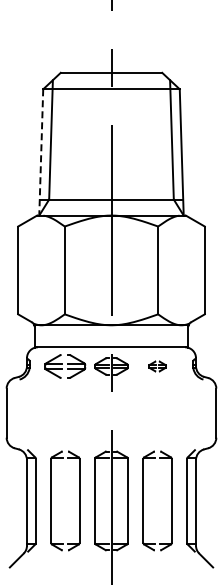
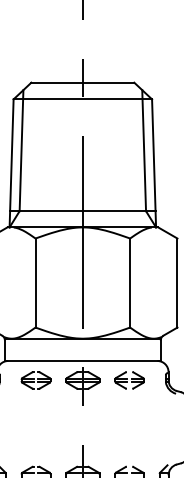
line: (41, 153) -> (11, 164), dashed -> solid
part: (65, 366) -> (36, 380), size x0.71
part: (157, 366) -> (129, 380), size x1.67

